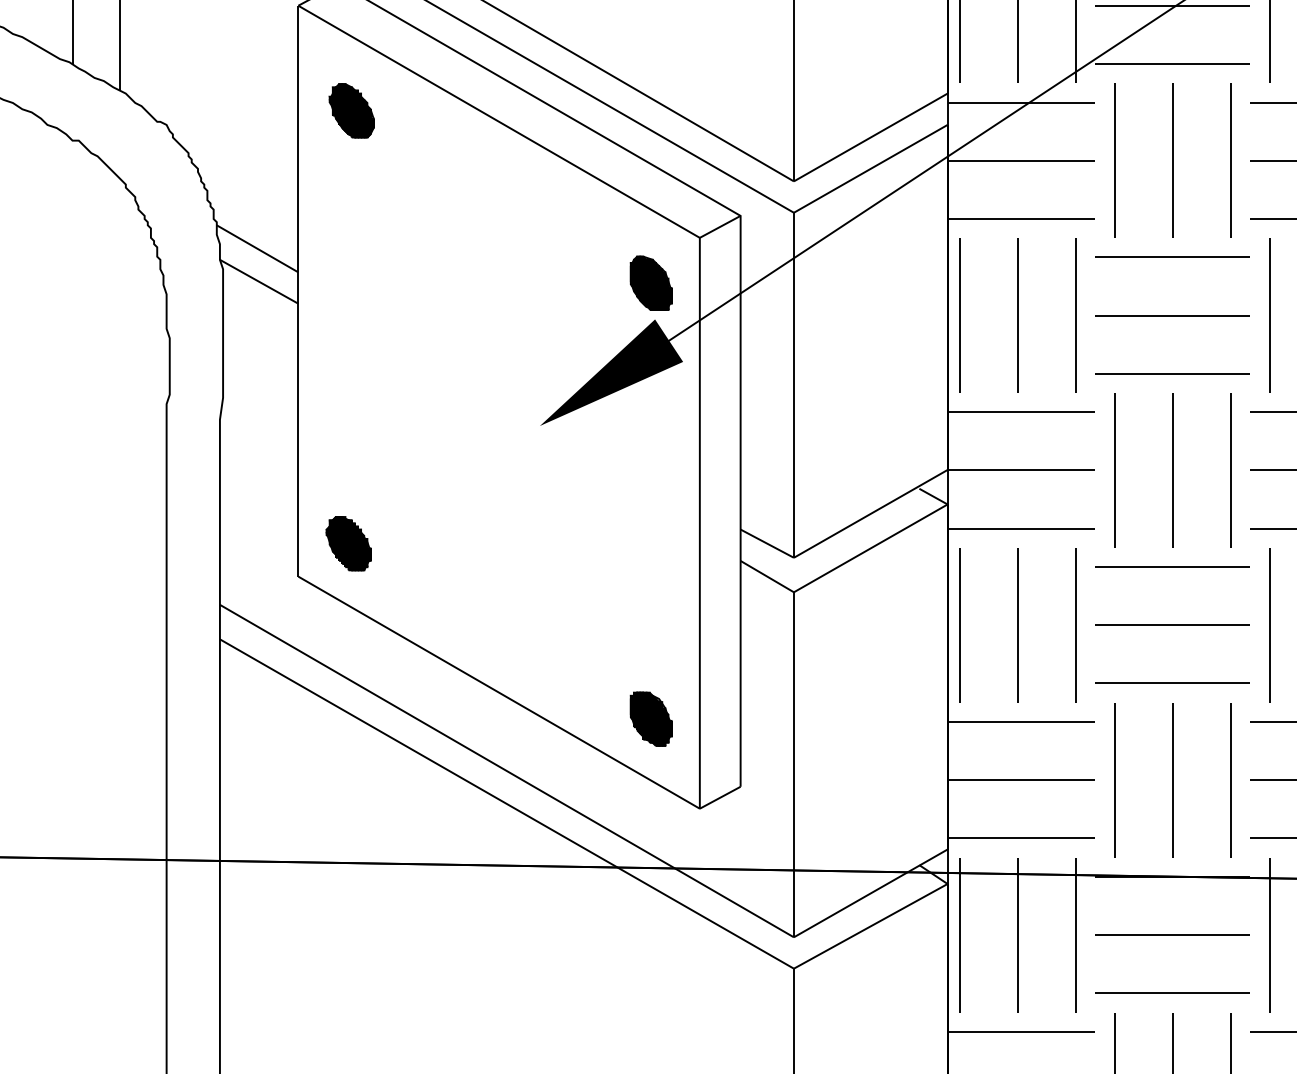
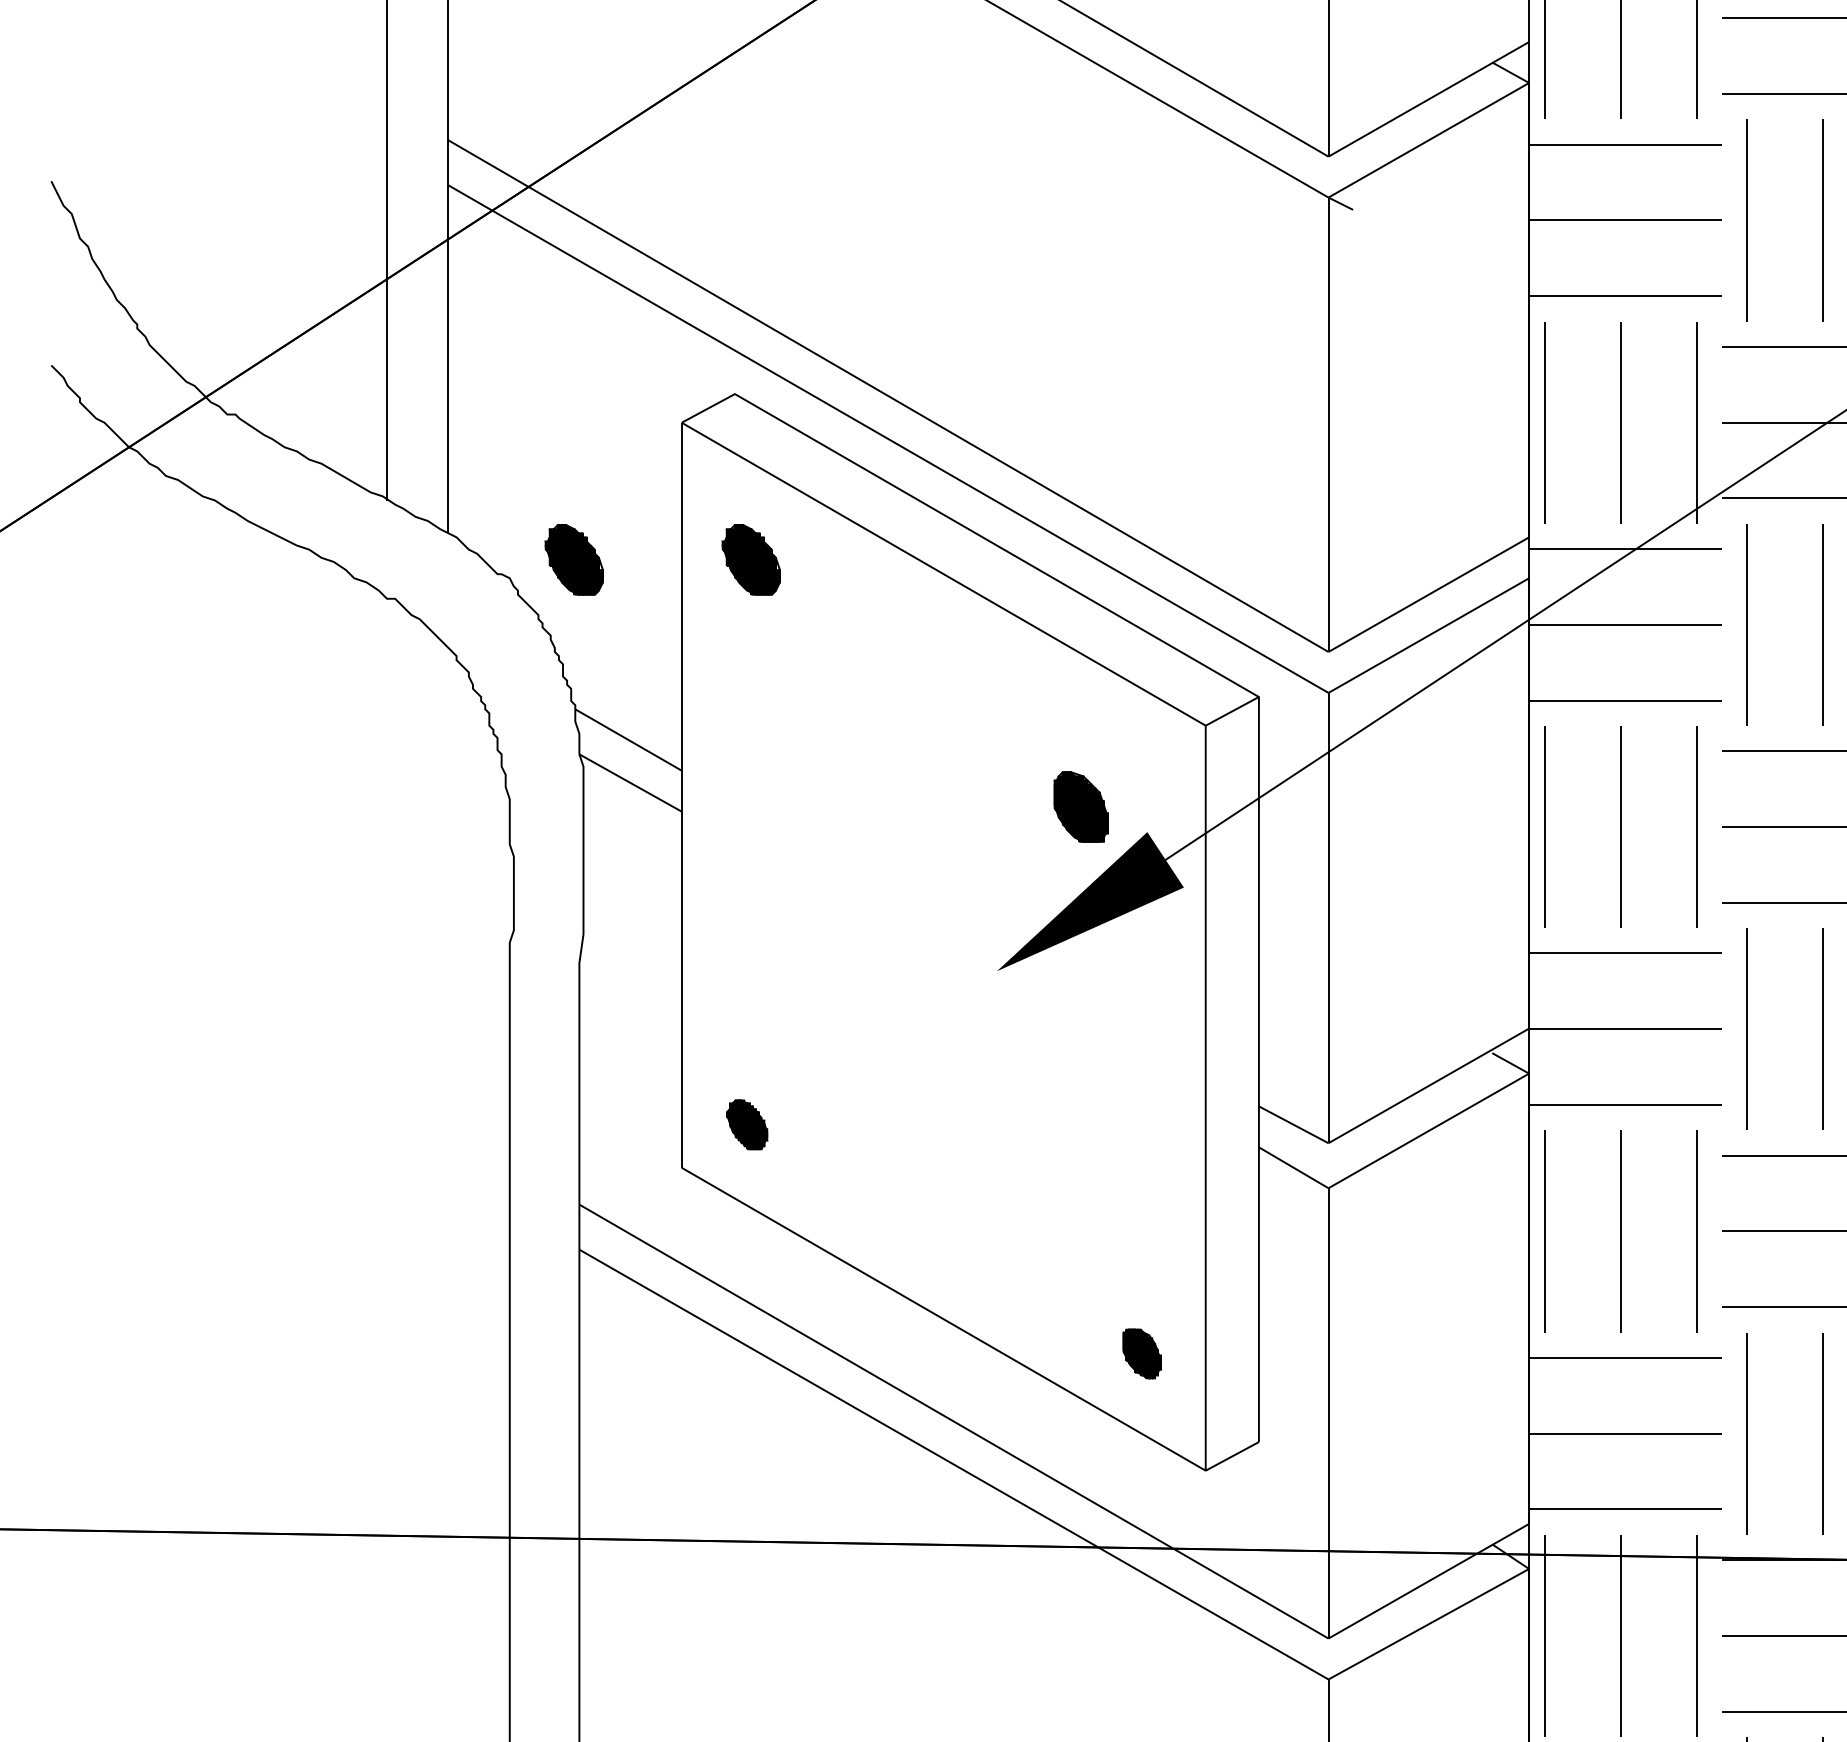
part: (215, 110) -> (573, 559), added
part: (650, 282) -> (1080, 806), moved
part: (347, 543) -> (746, 1124), size x0.7
part: (650, 718) -> (1141, 1353), size x0.7

